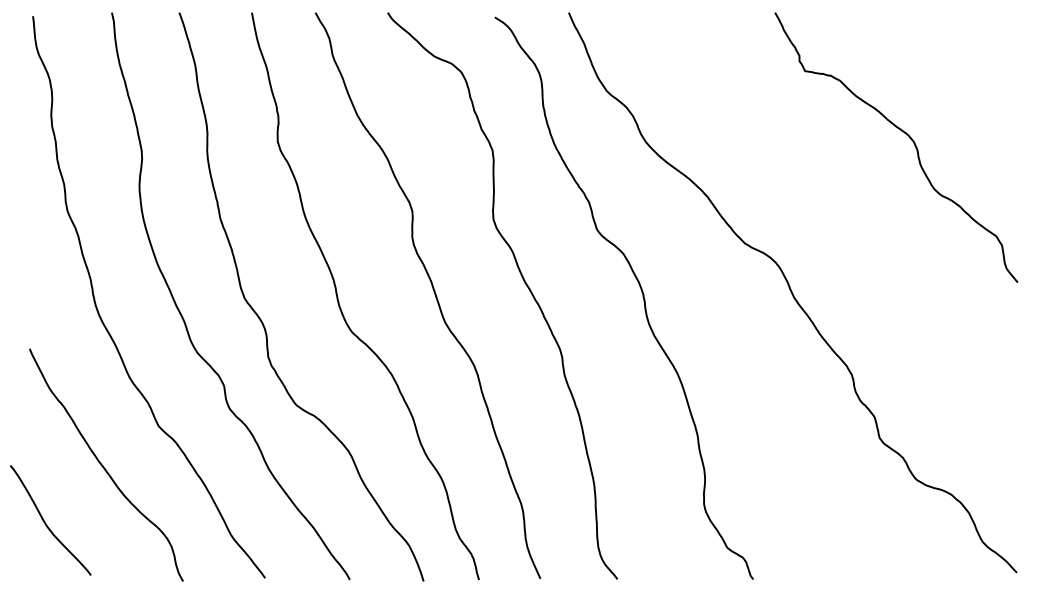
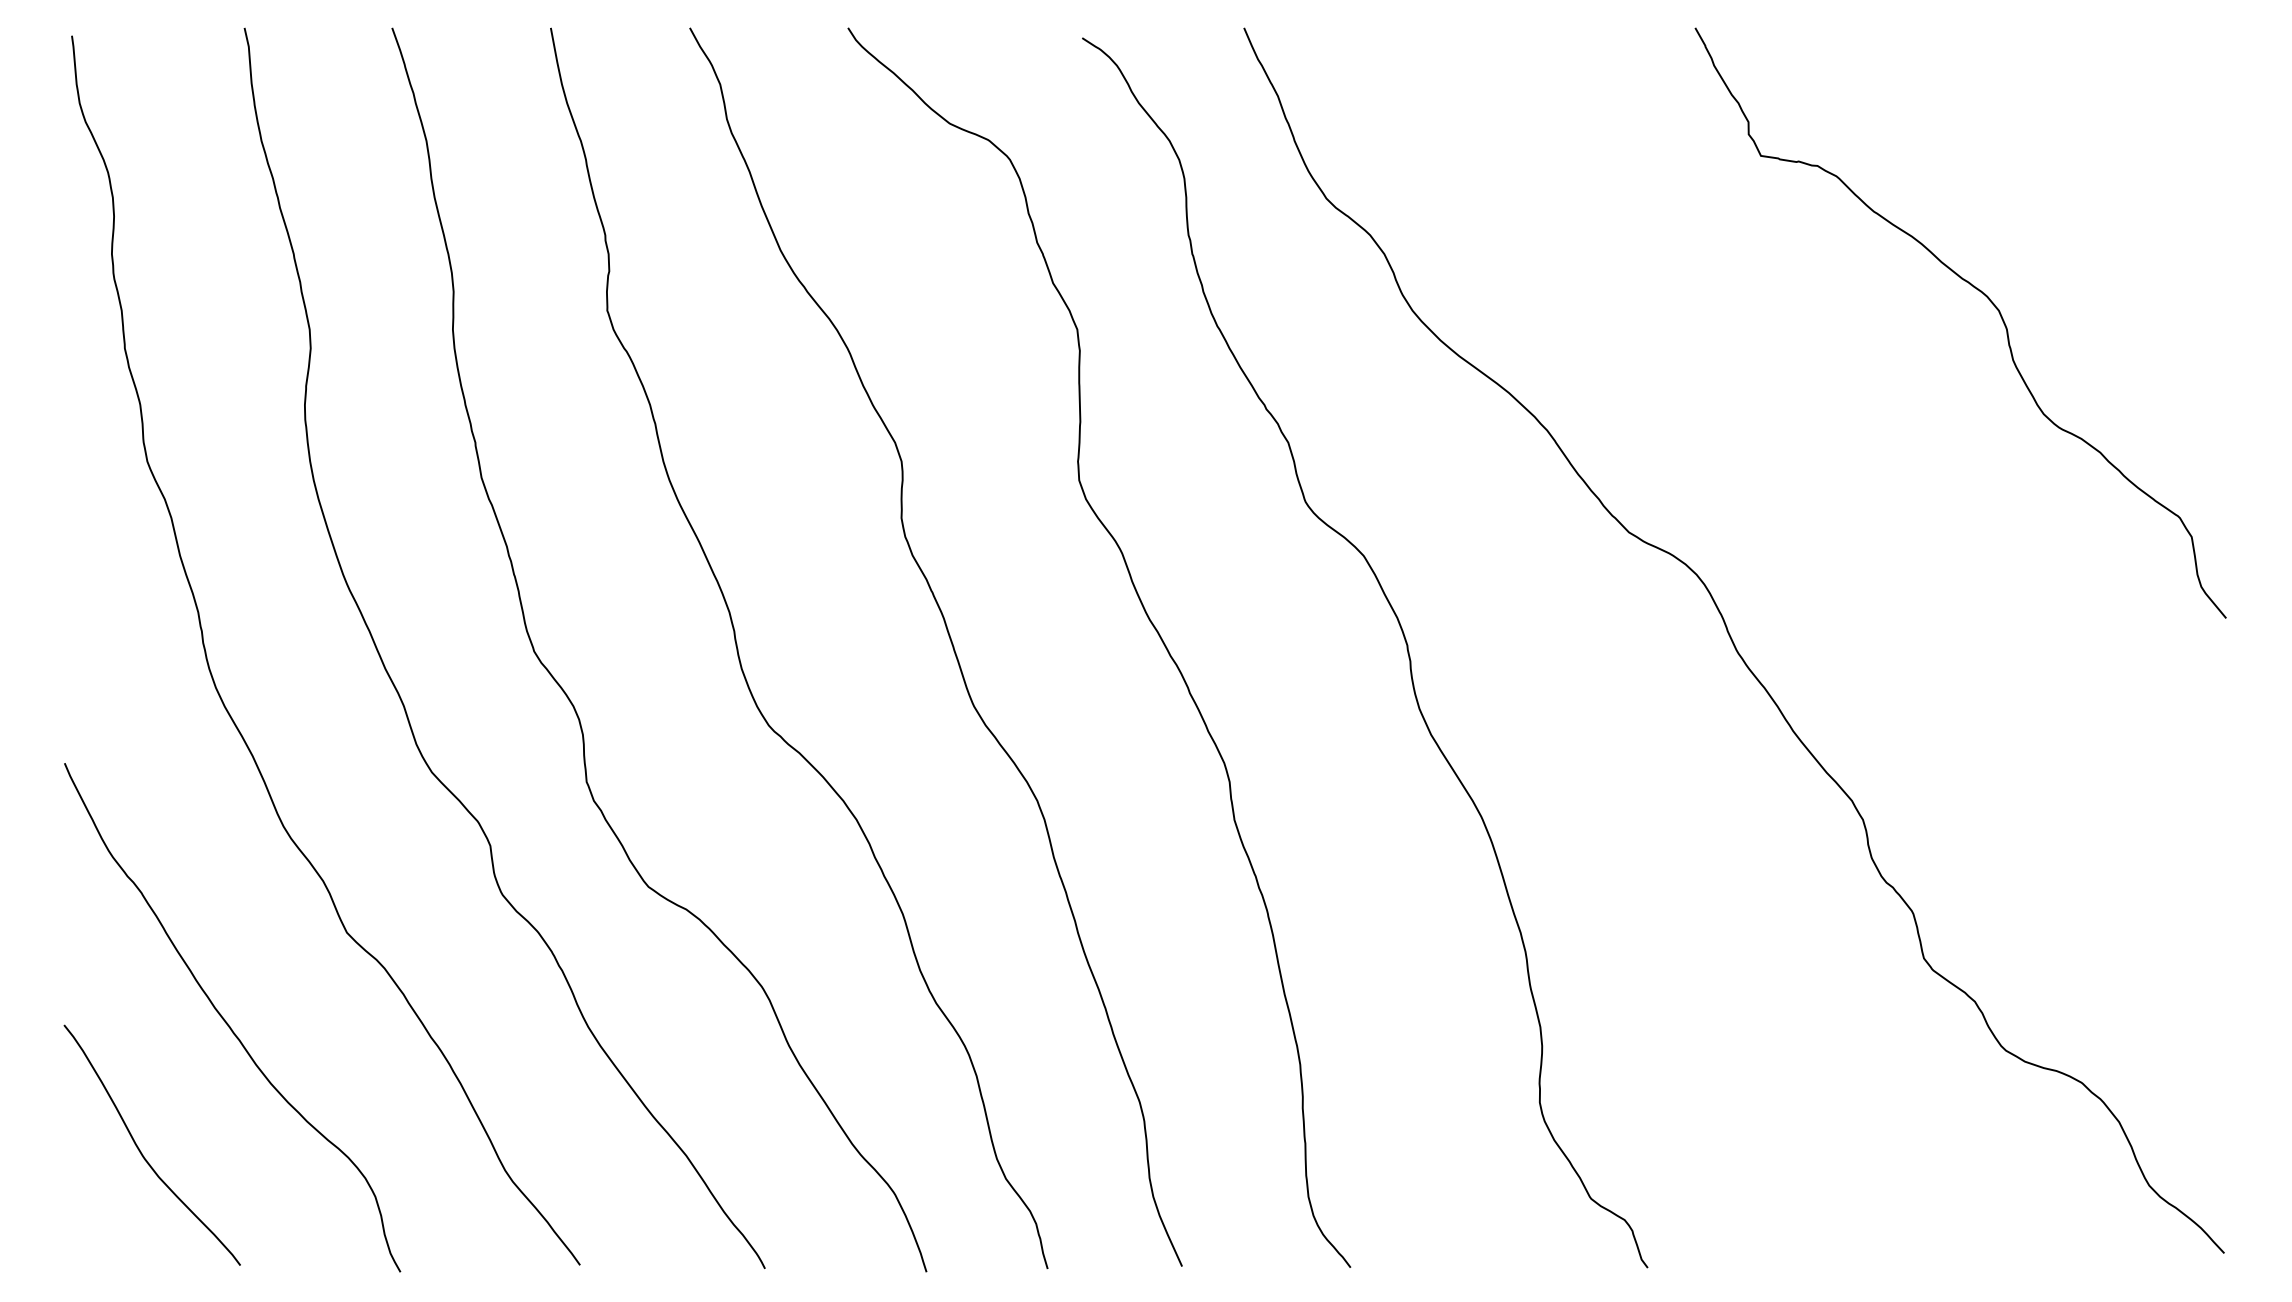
curve: (46, 523) -> (143, 1151), moved

